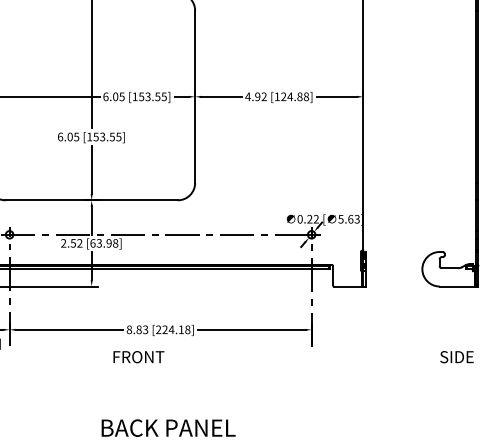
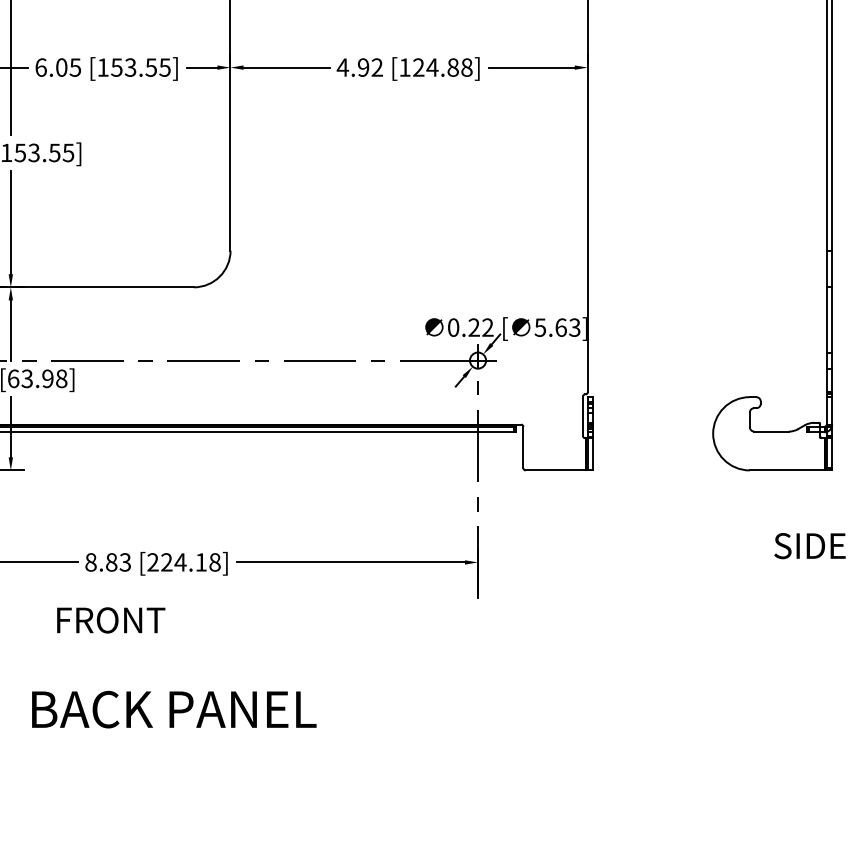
text: (456, 357) -> (808, 546), moved
text: (168, 427) -> (173, 708), moved

